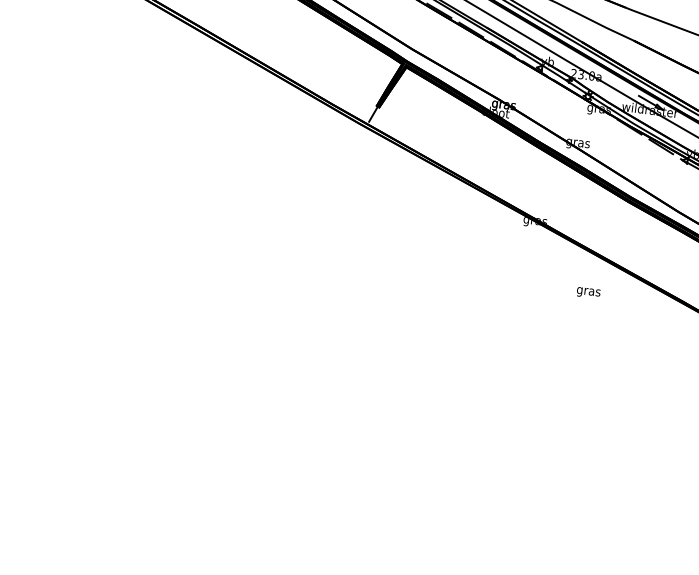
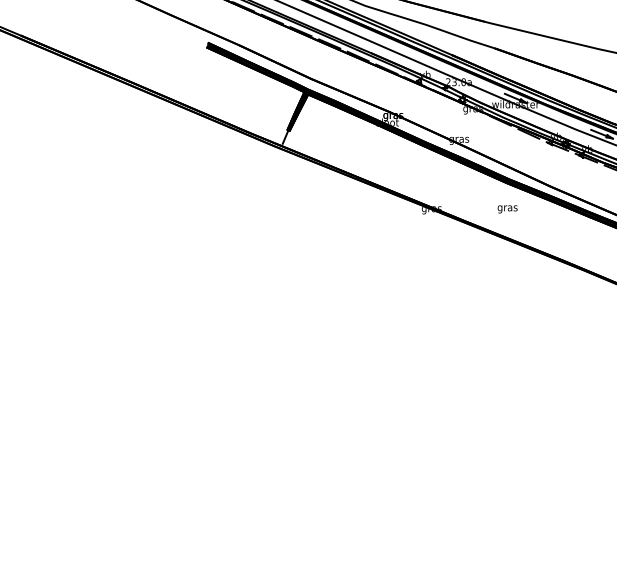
text: (588, 293) -> (507, 209), moved

